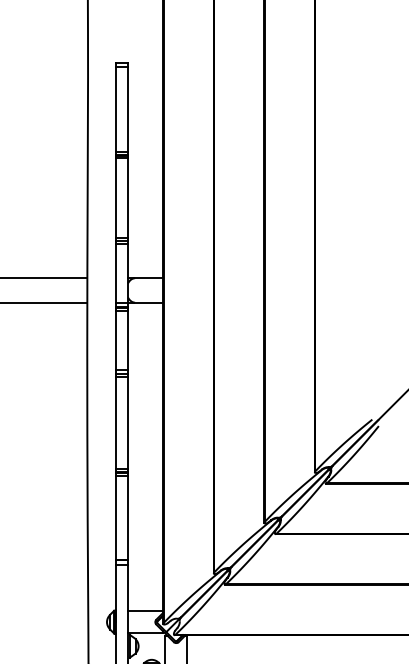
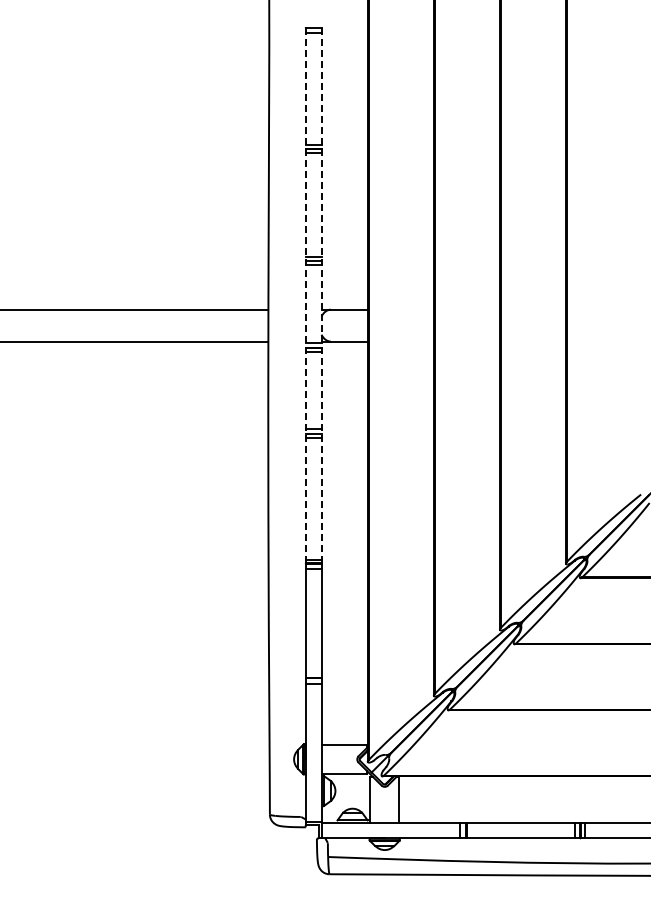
line: (115, 267) -> (305, 295), solid -> dashed
line: (127, 267) -> (321, 295), solid -> dashed

